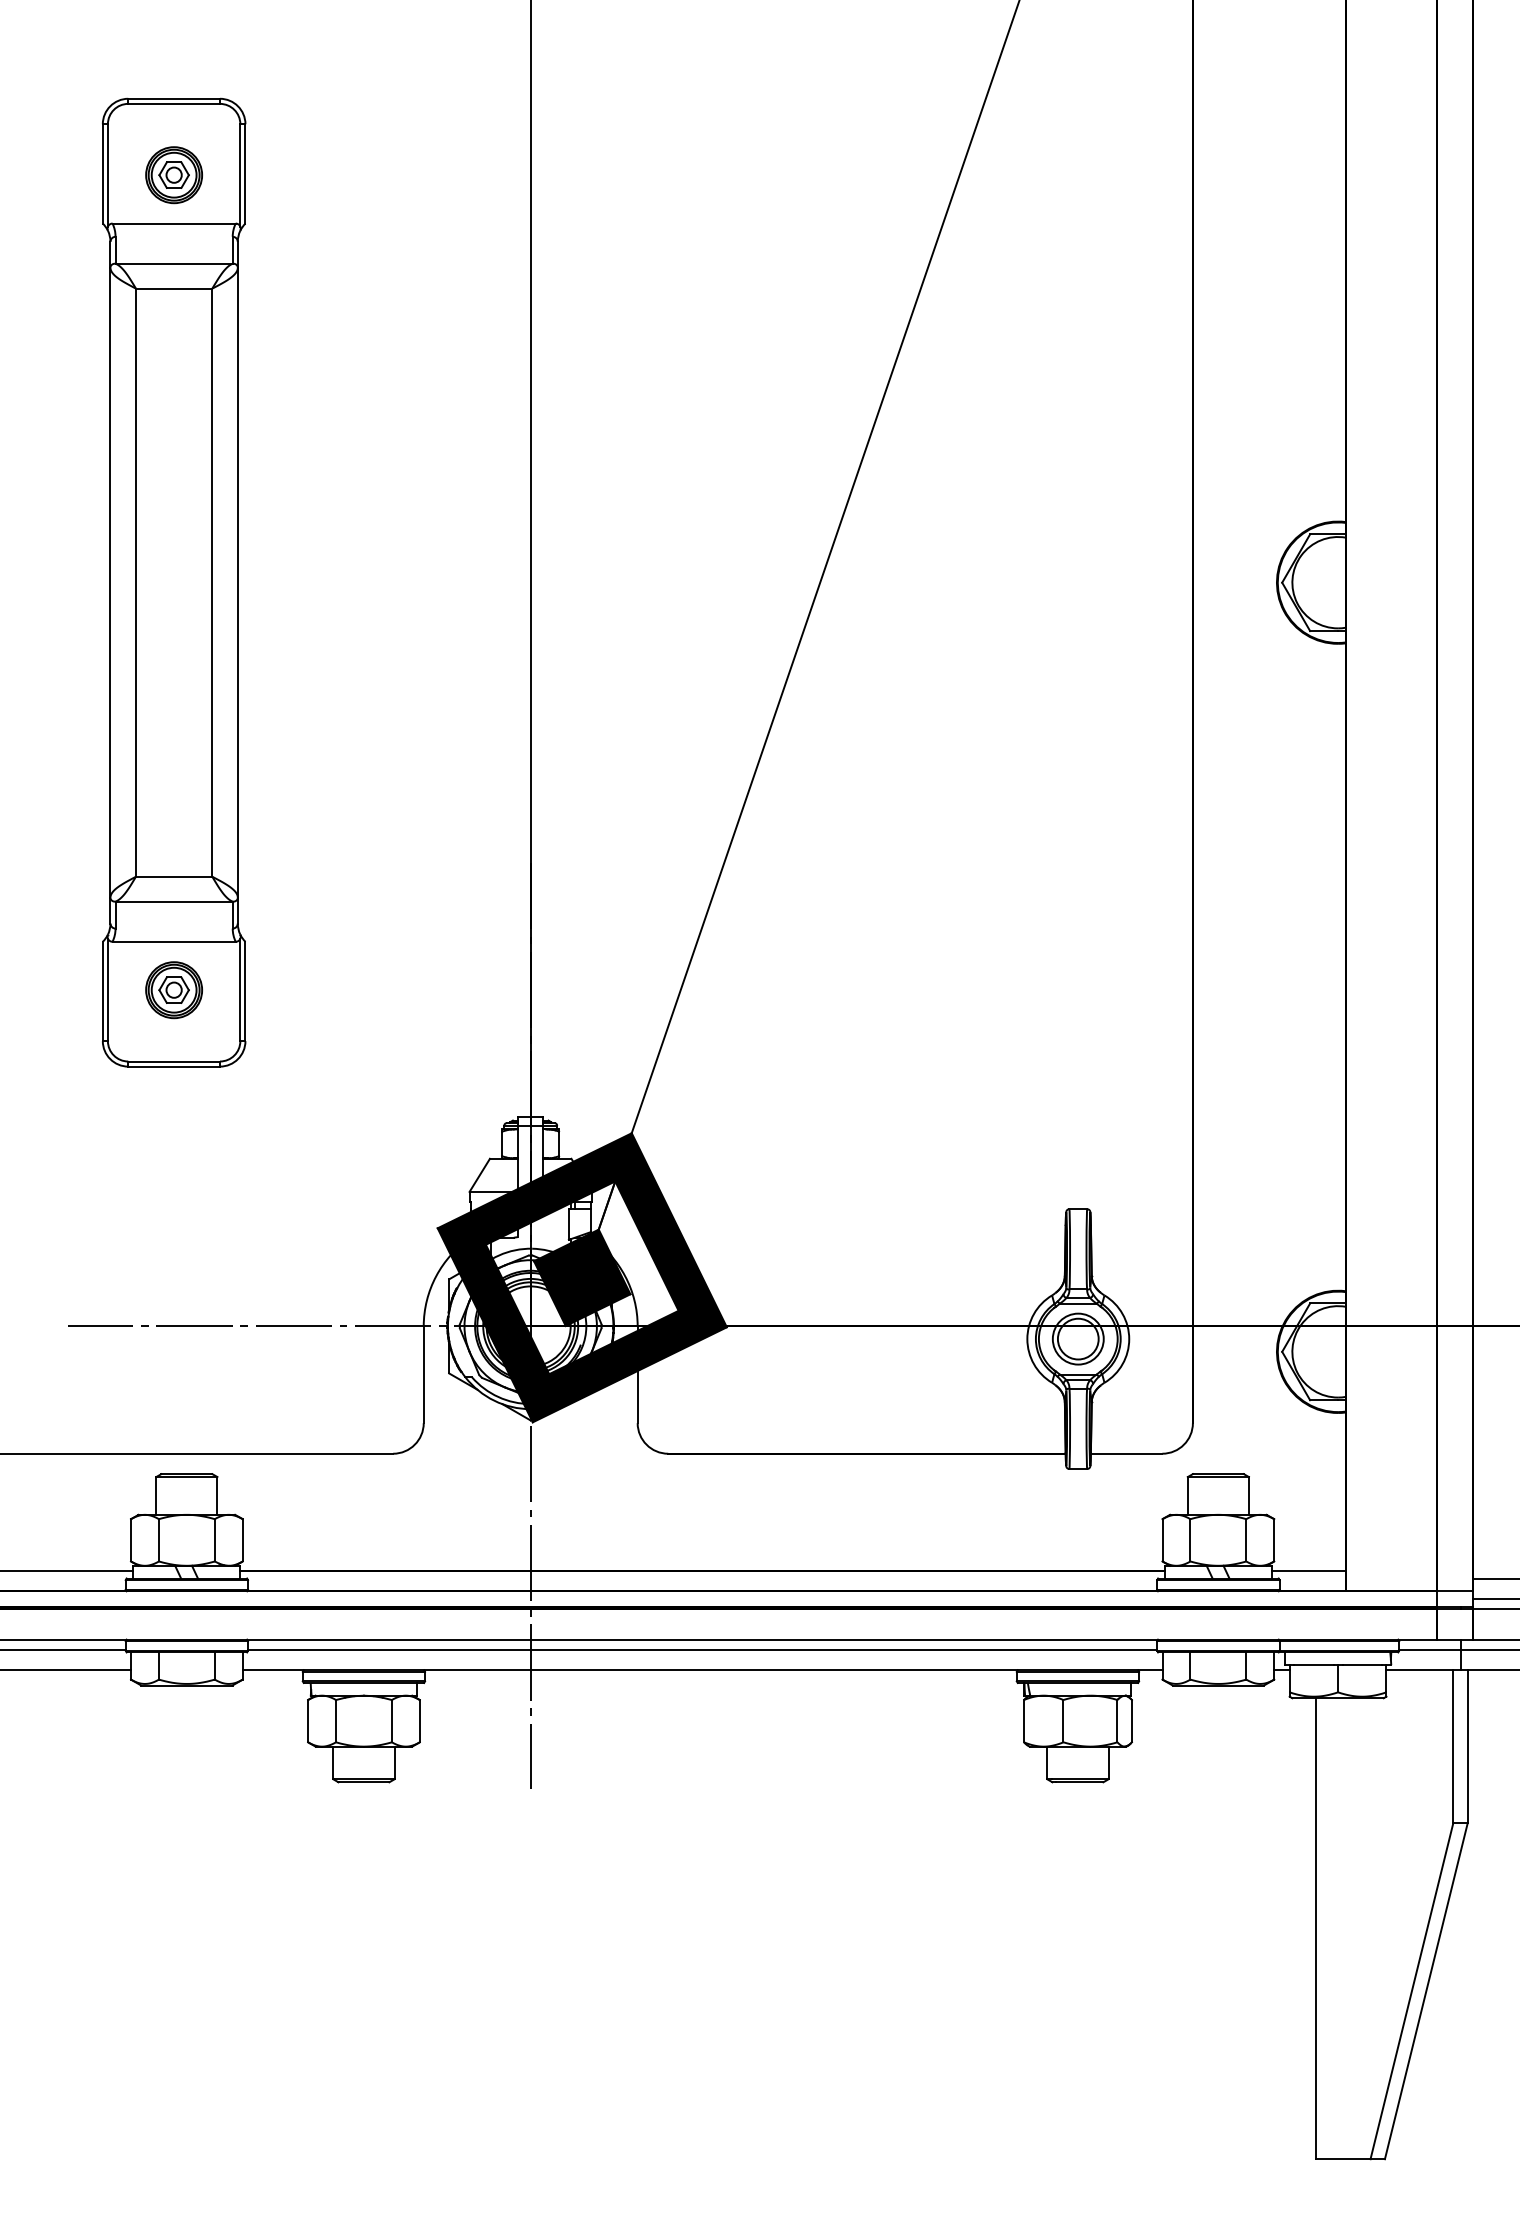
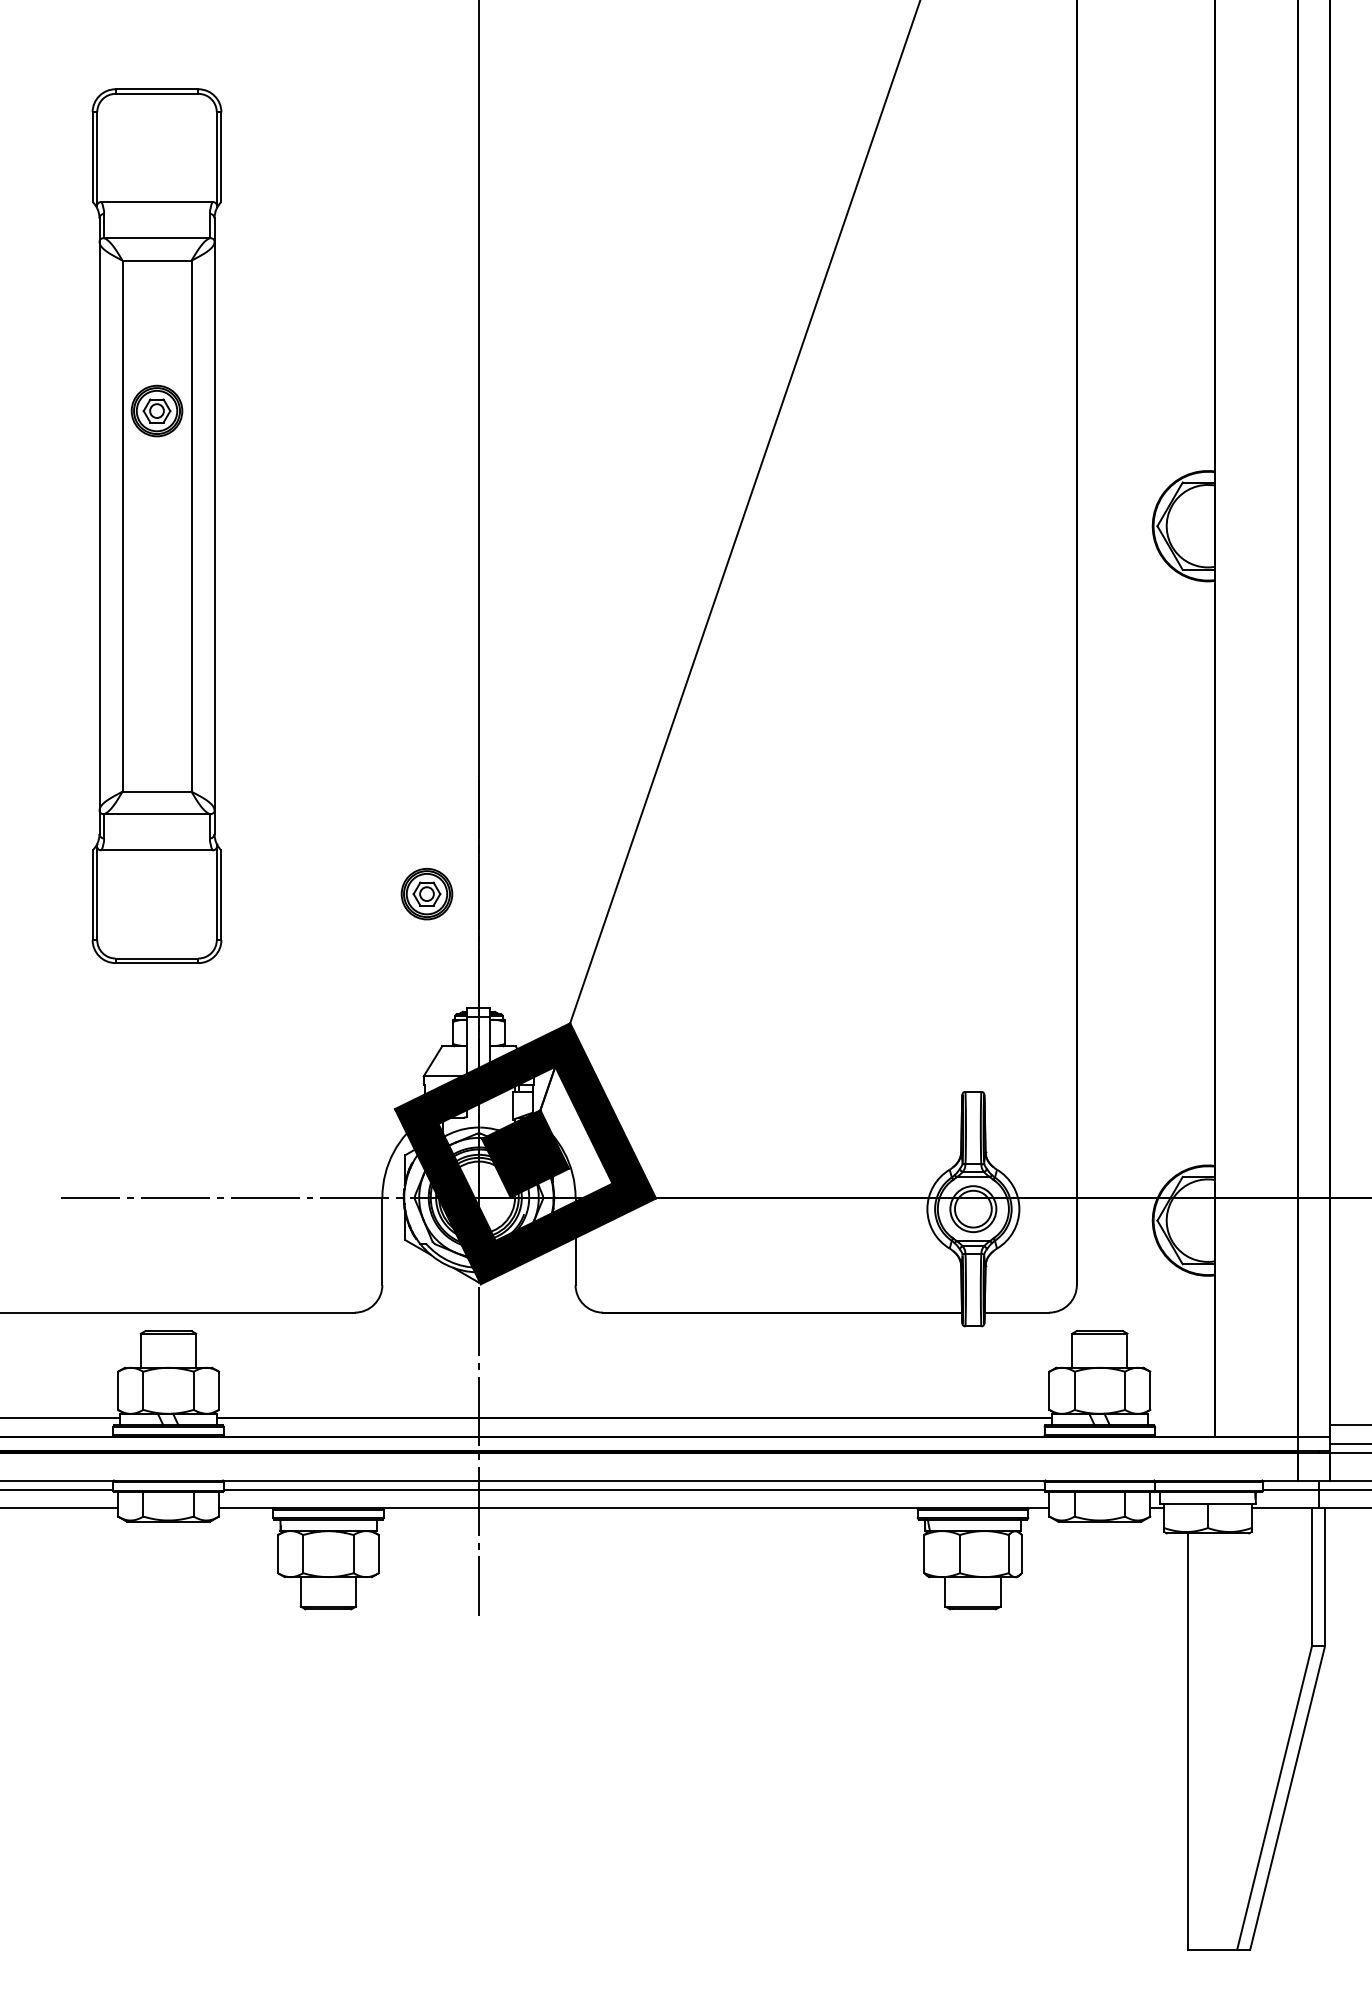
part: (173, 175) -> (156, 411), moved
part: (173, 990) -> (426, 894), moved
line: (1308, 1570) -> (1181, 1418), removed

